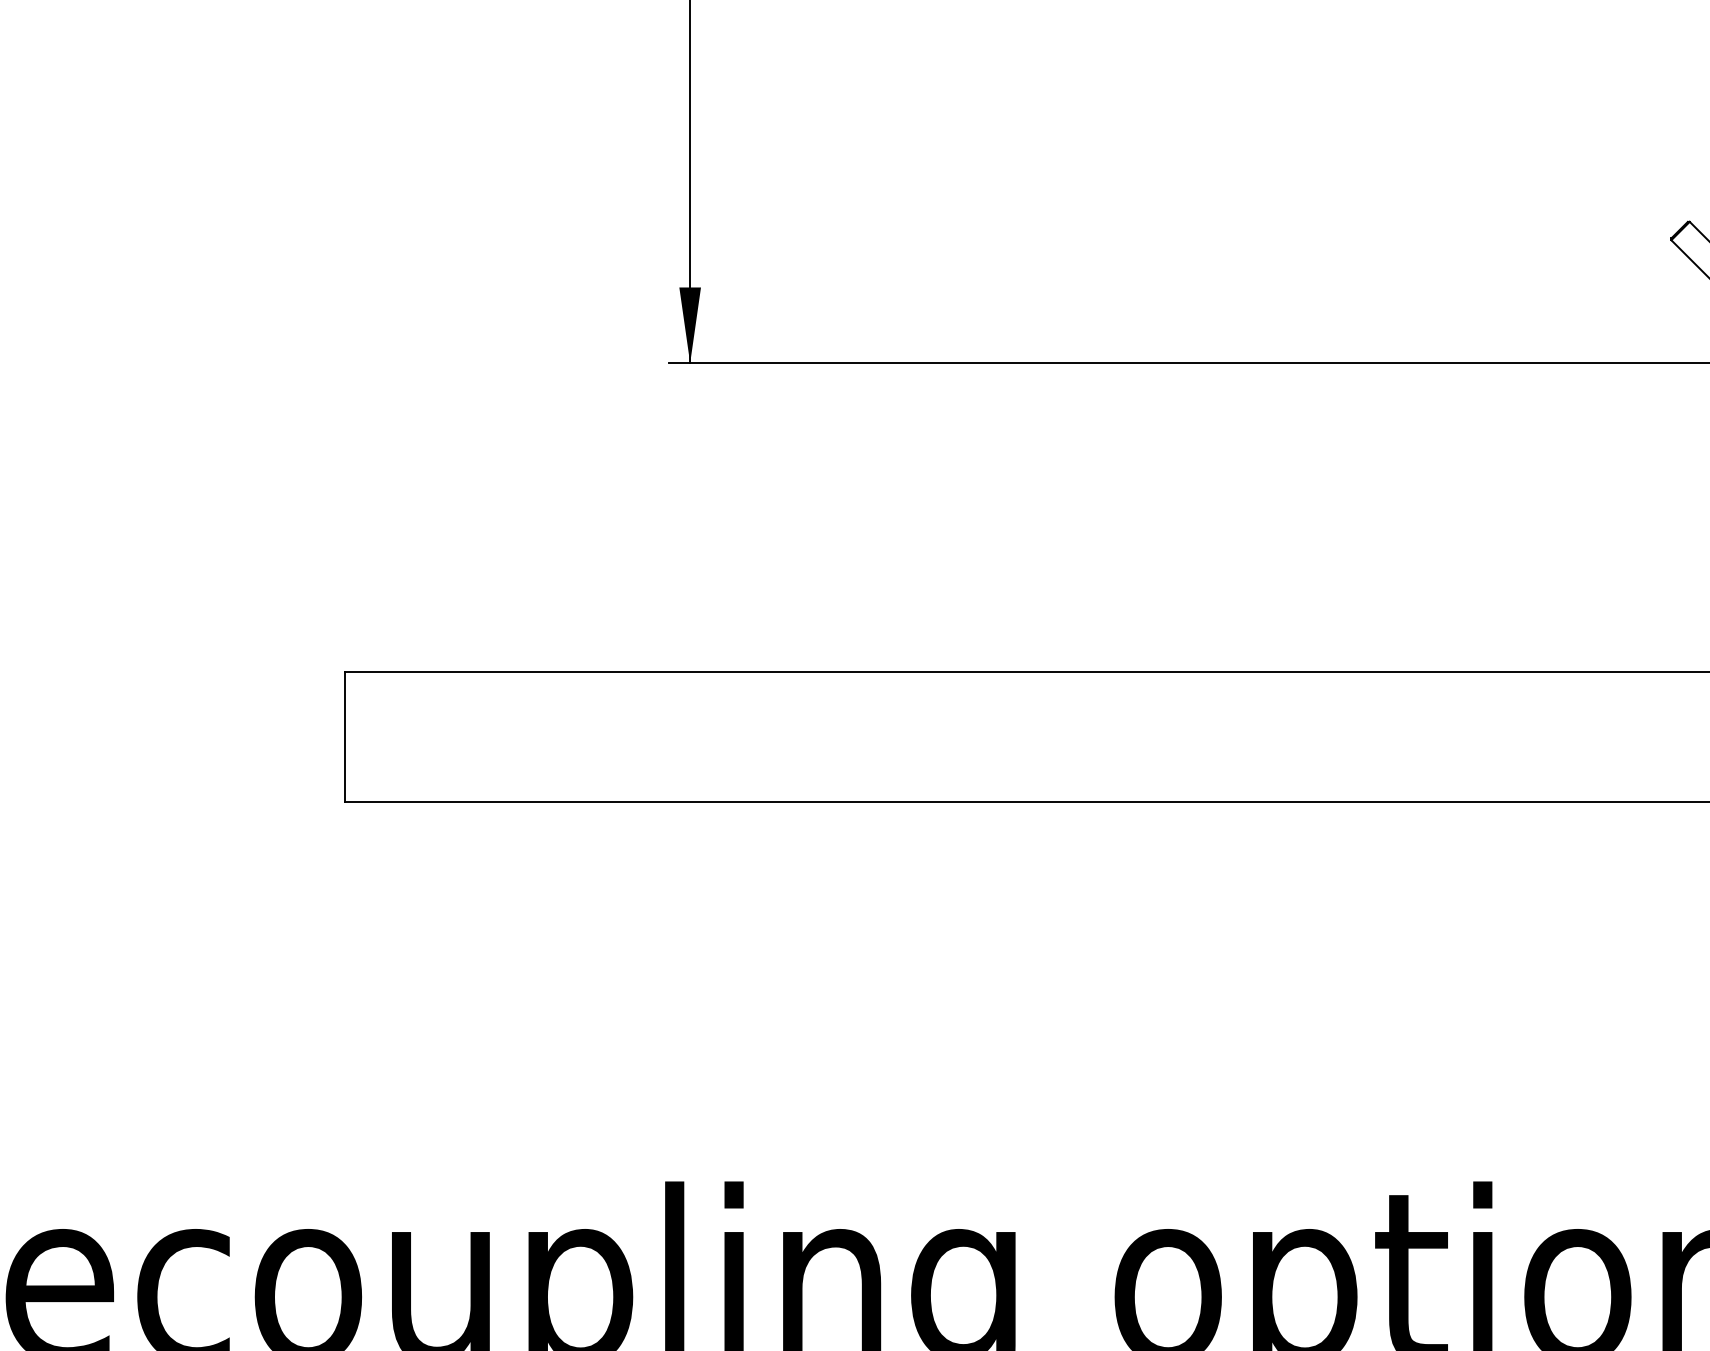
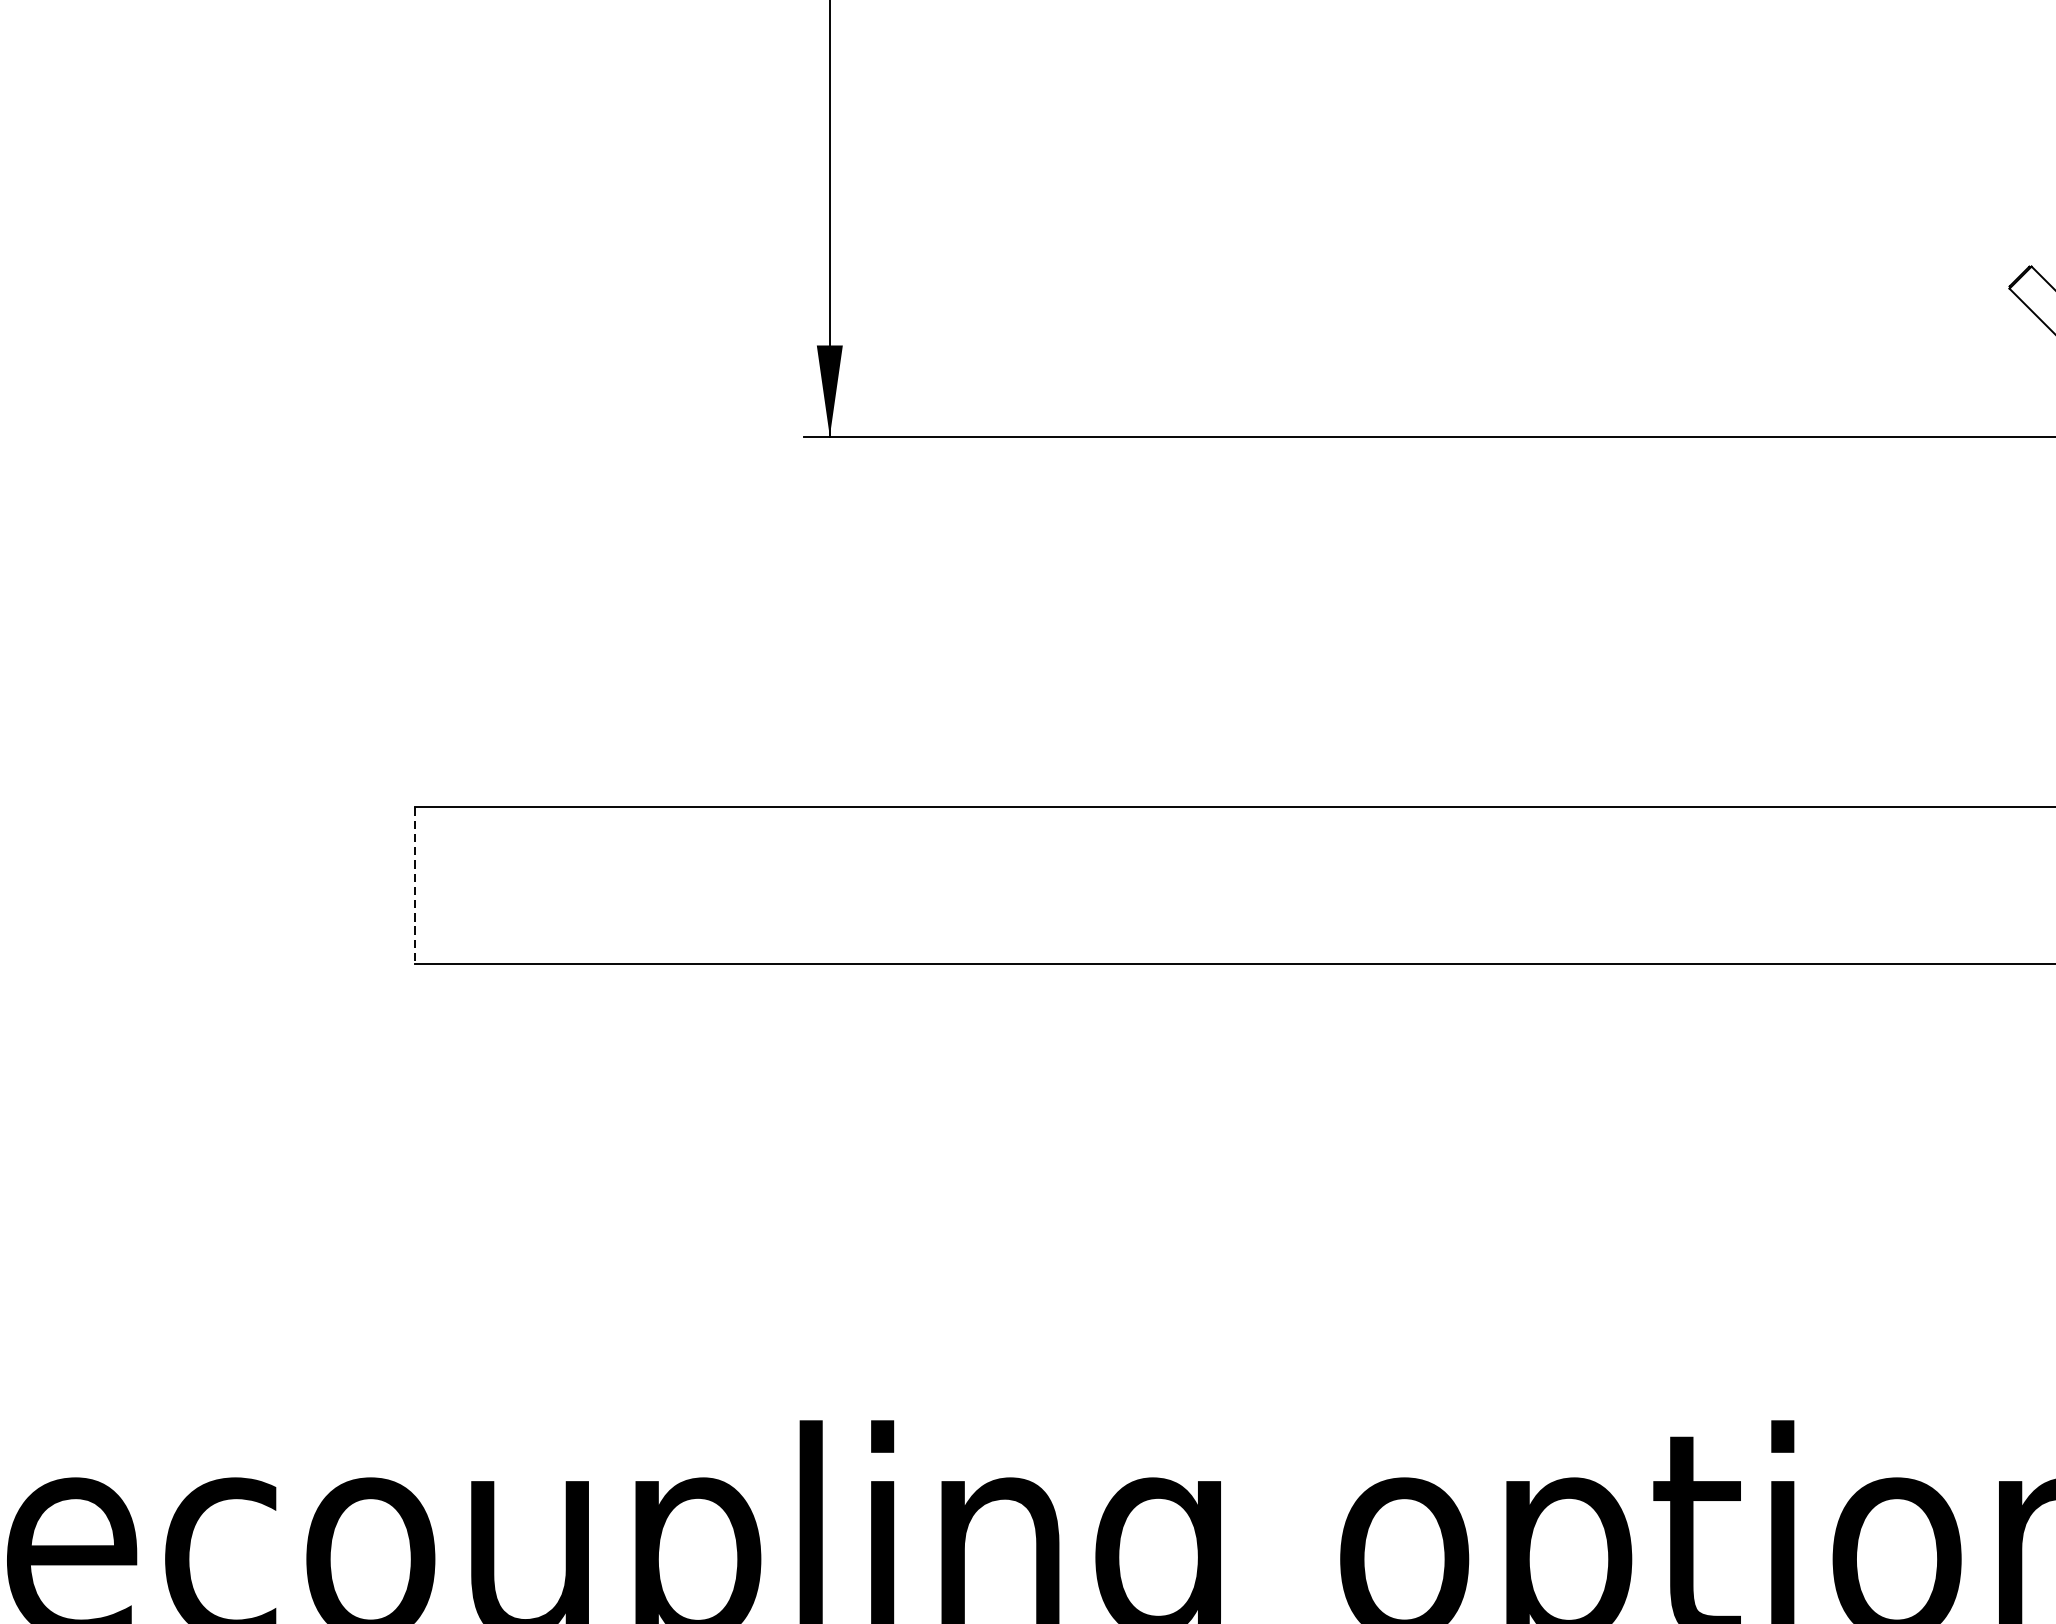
line: (345, 736) -> (415, 885), solid -> dashed

